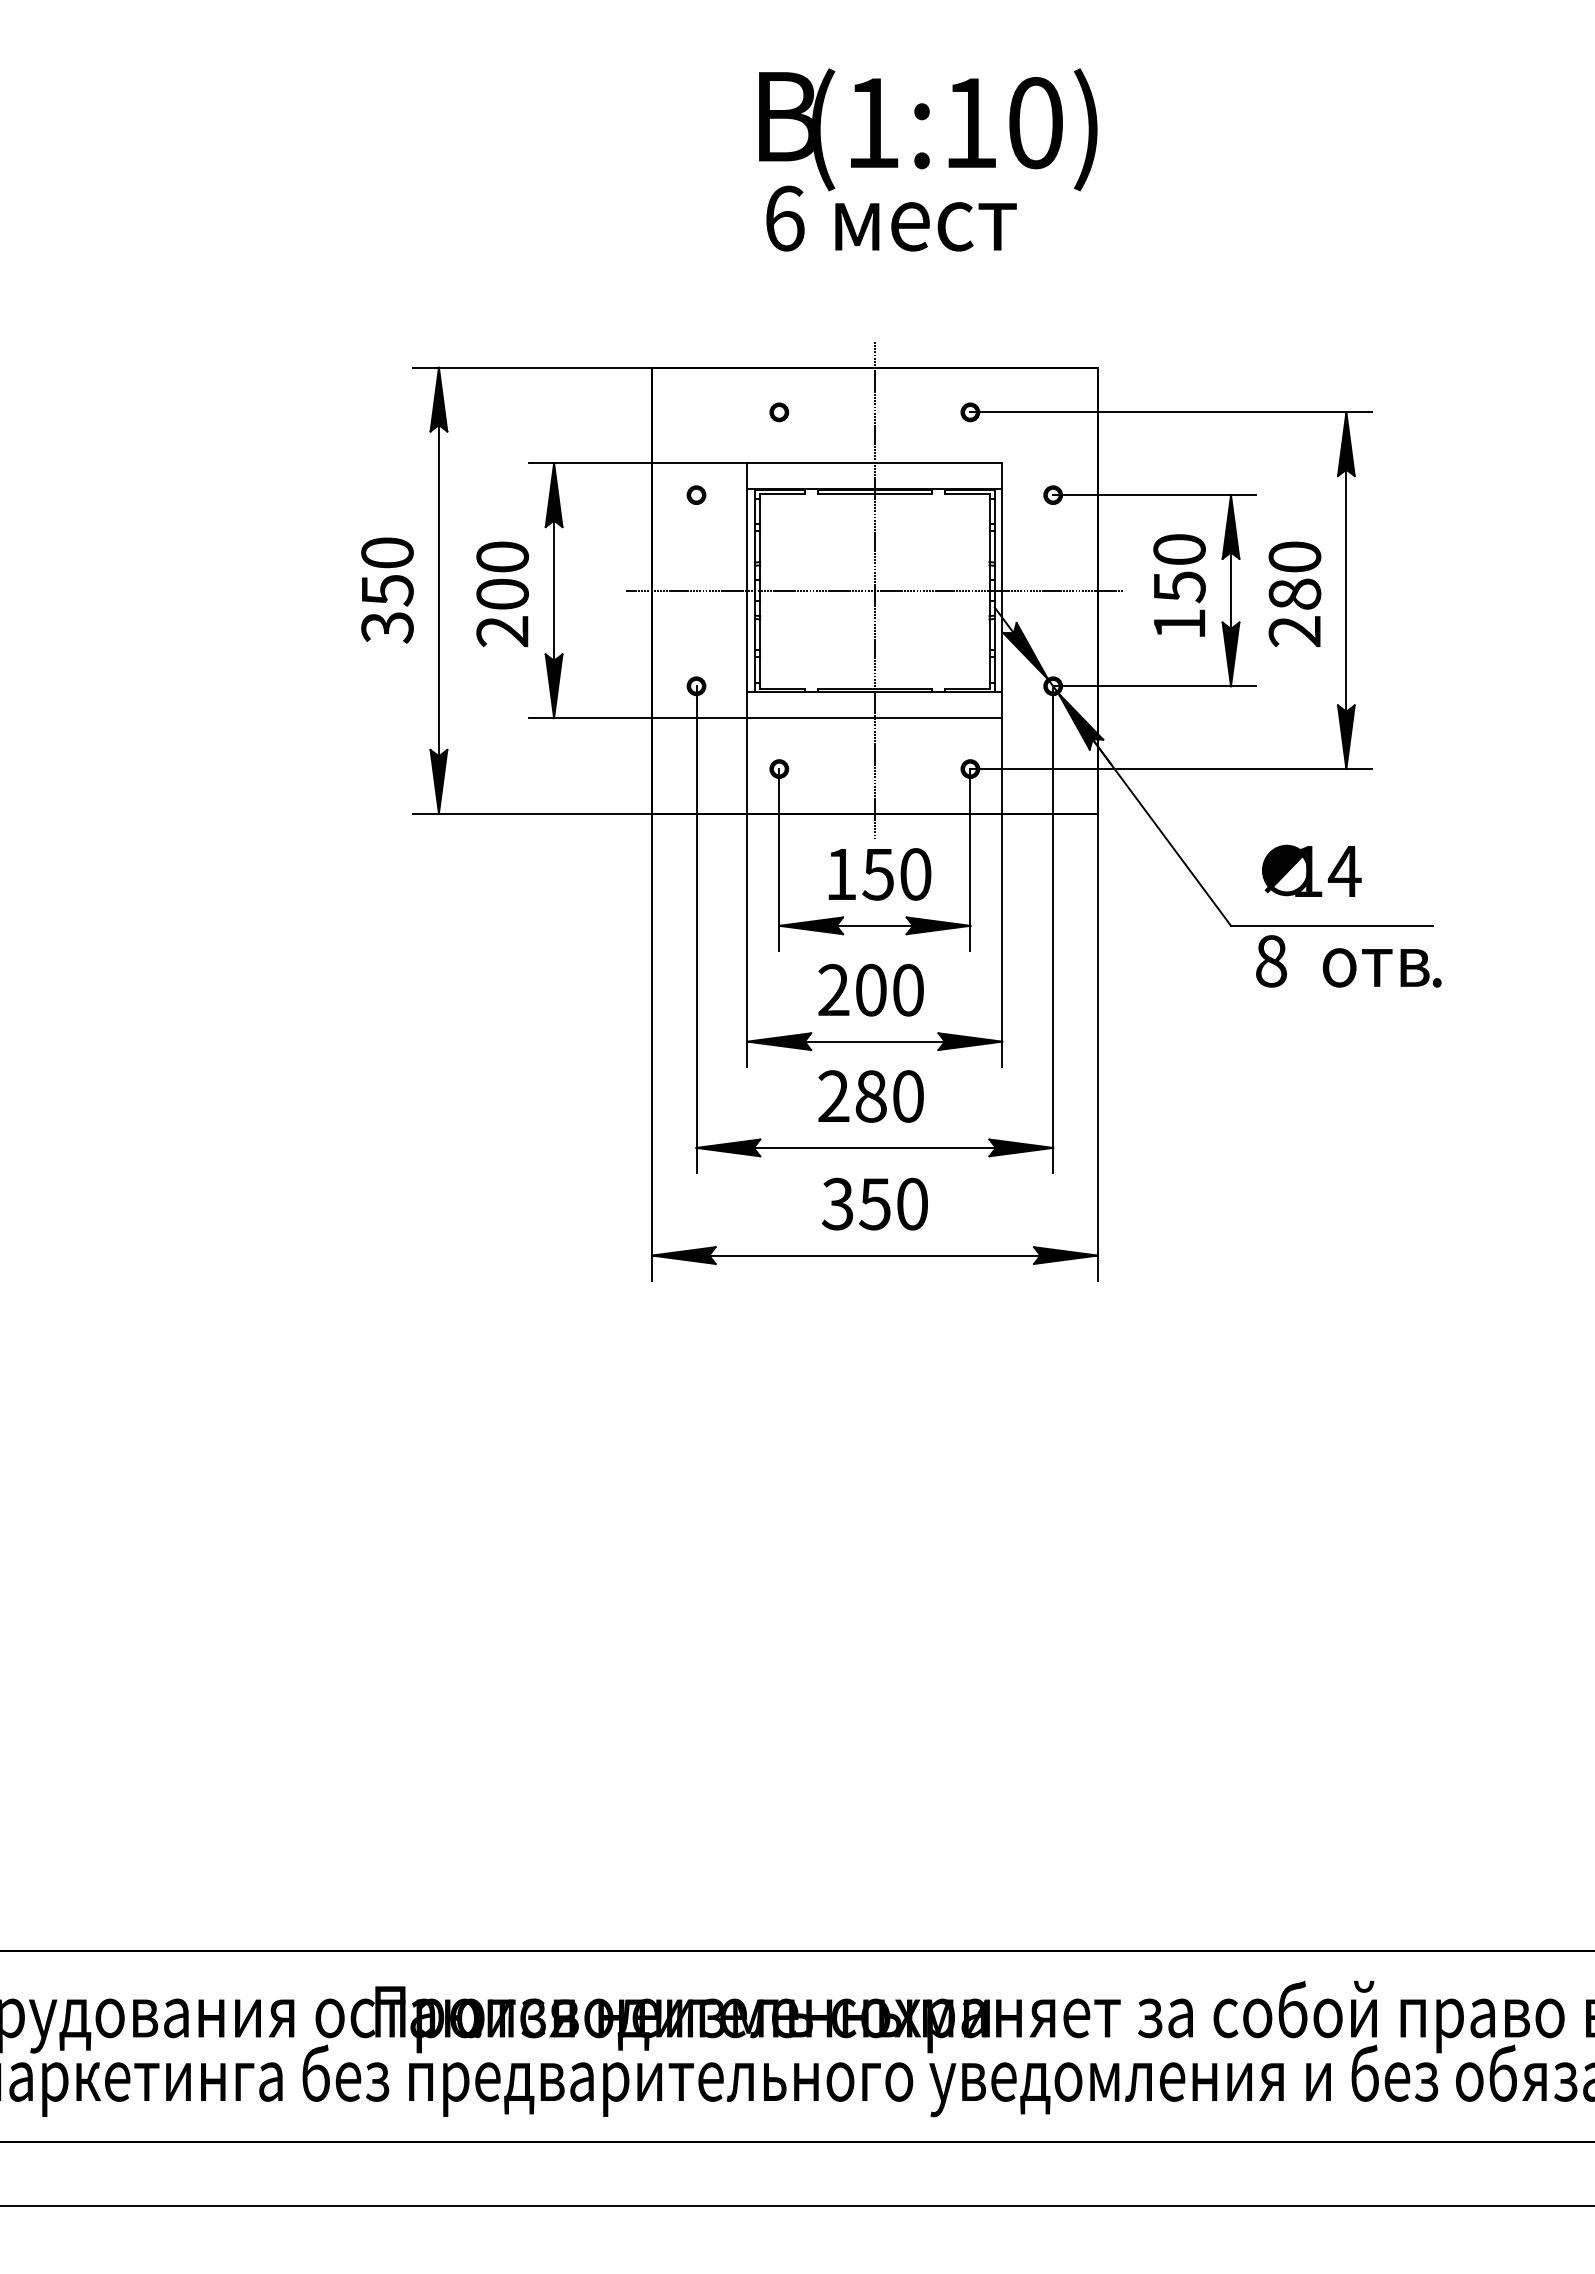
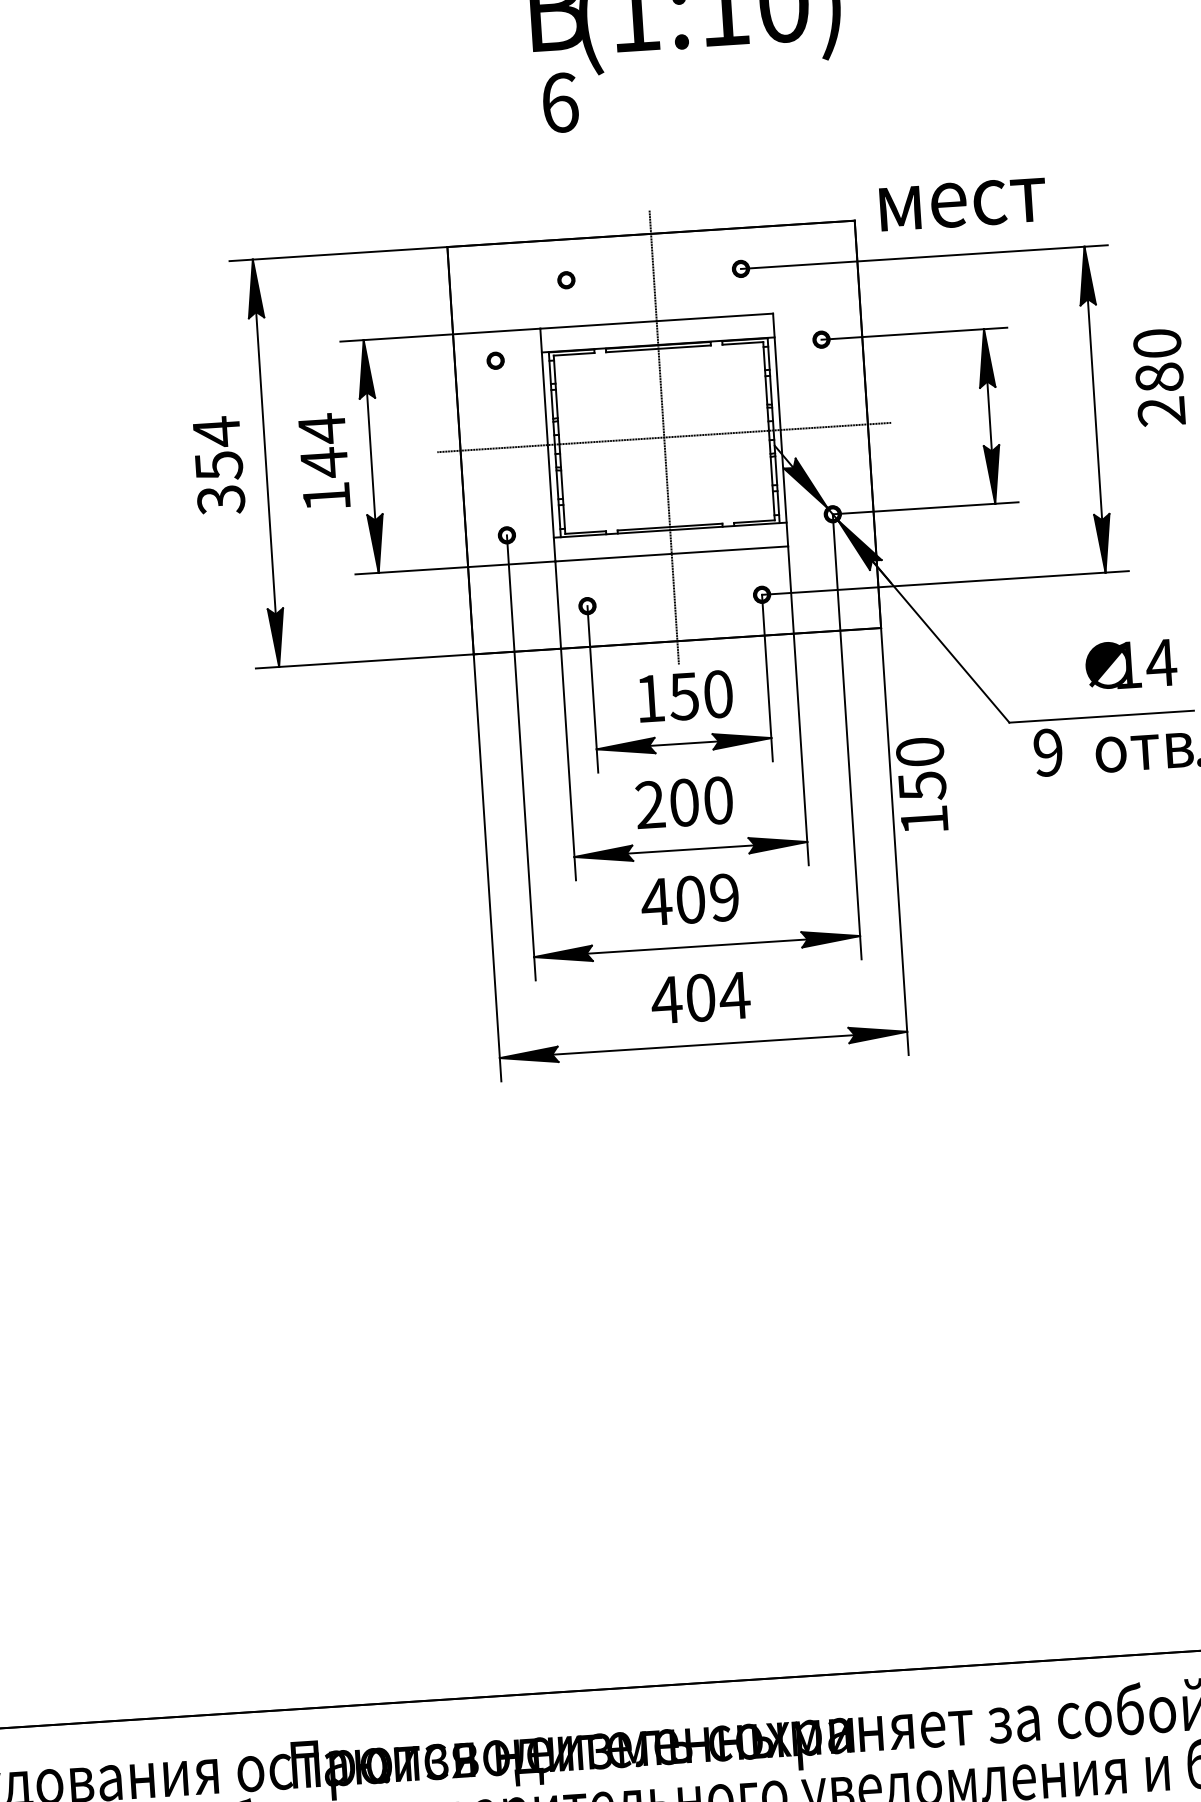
text: (925, 226) -> (962, 204), moved
text: (387, 553) -> (216, 432), 350 -> 354
text: (1179, 585) -> (922, 784), moved
text: (502, 593) -> (324, 462), 200 -> 144
text: (1294, 593) -> (1159, 376), moved
text: (1311, 870) -> (1130, 664), moved
text: (1271, 961) -> (1048, 752), 8 -> 9
text: (869, 1096) -> (689, 899), 280 -> 409
text: (875, 1203) -> (701, 997), 350 -> 404

